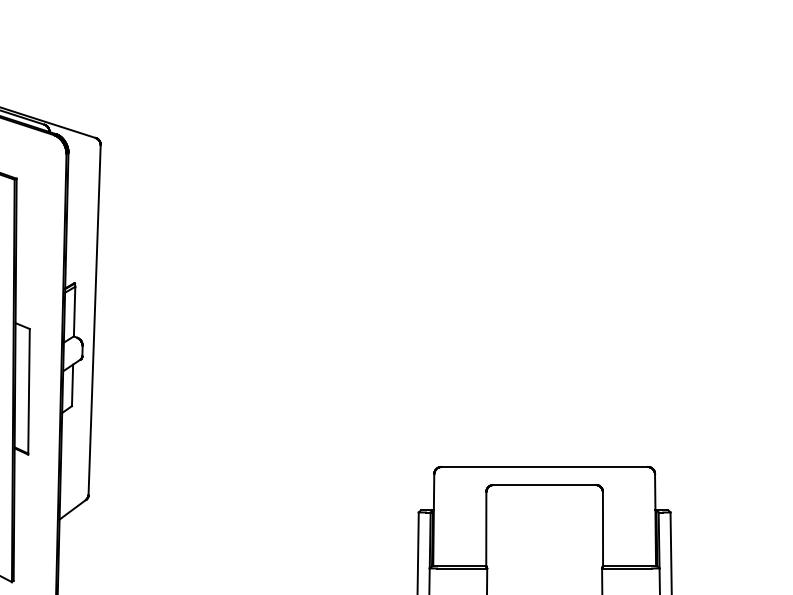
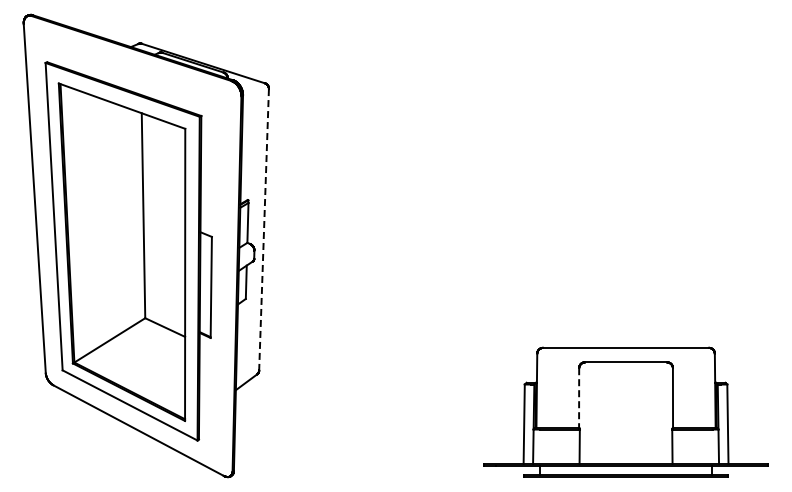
line: (95, 319) -> (264, 229), solid -> dashed
line: (486, 528) -> (579, 397), solid -> dashed

